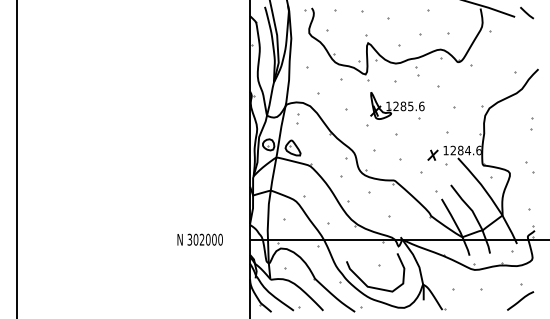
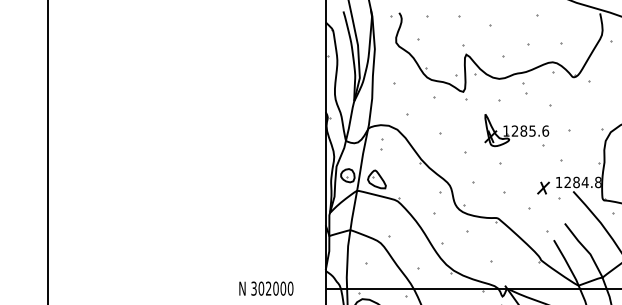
part: (397, 105) -> (516, 130), moved
text: (478, 149) -> (597, 181), 1284.6 -> 1284.8

